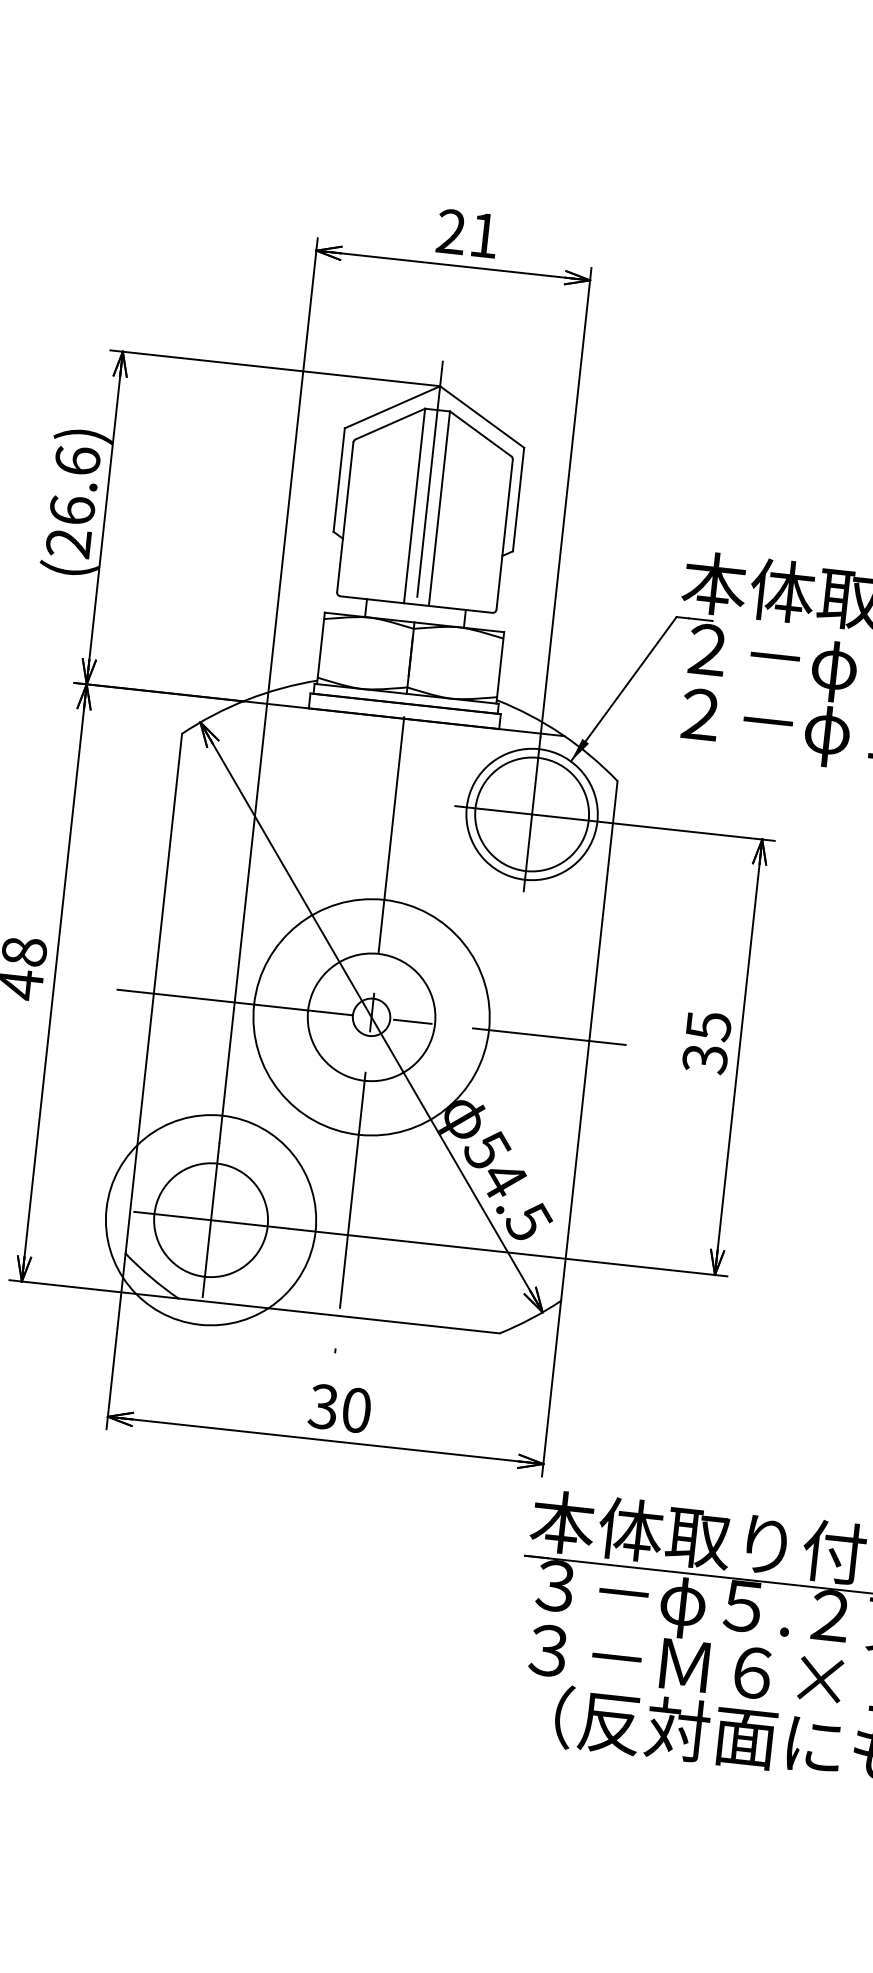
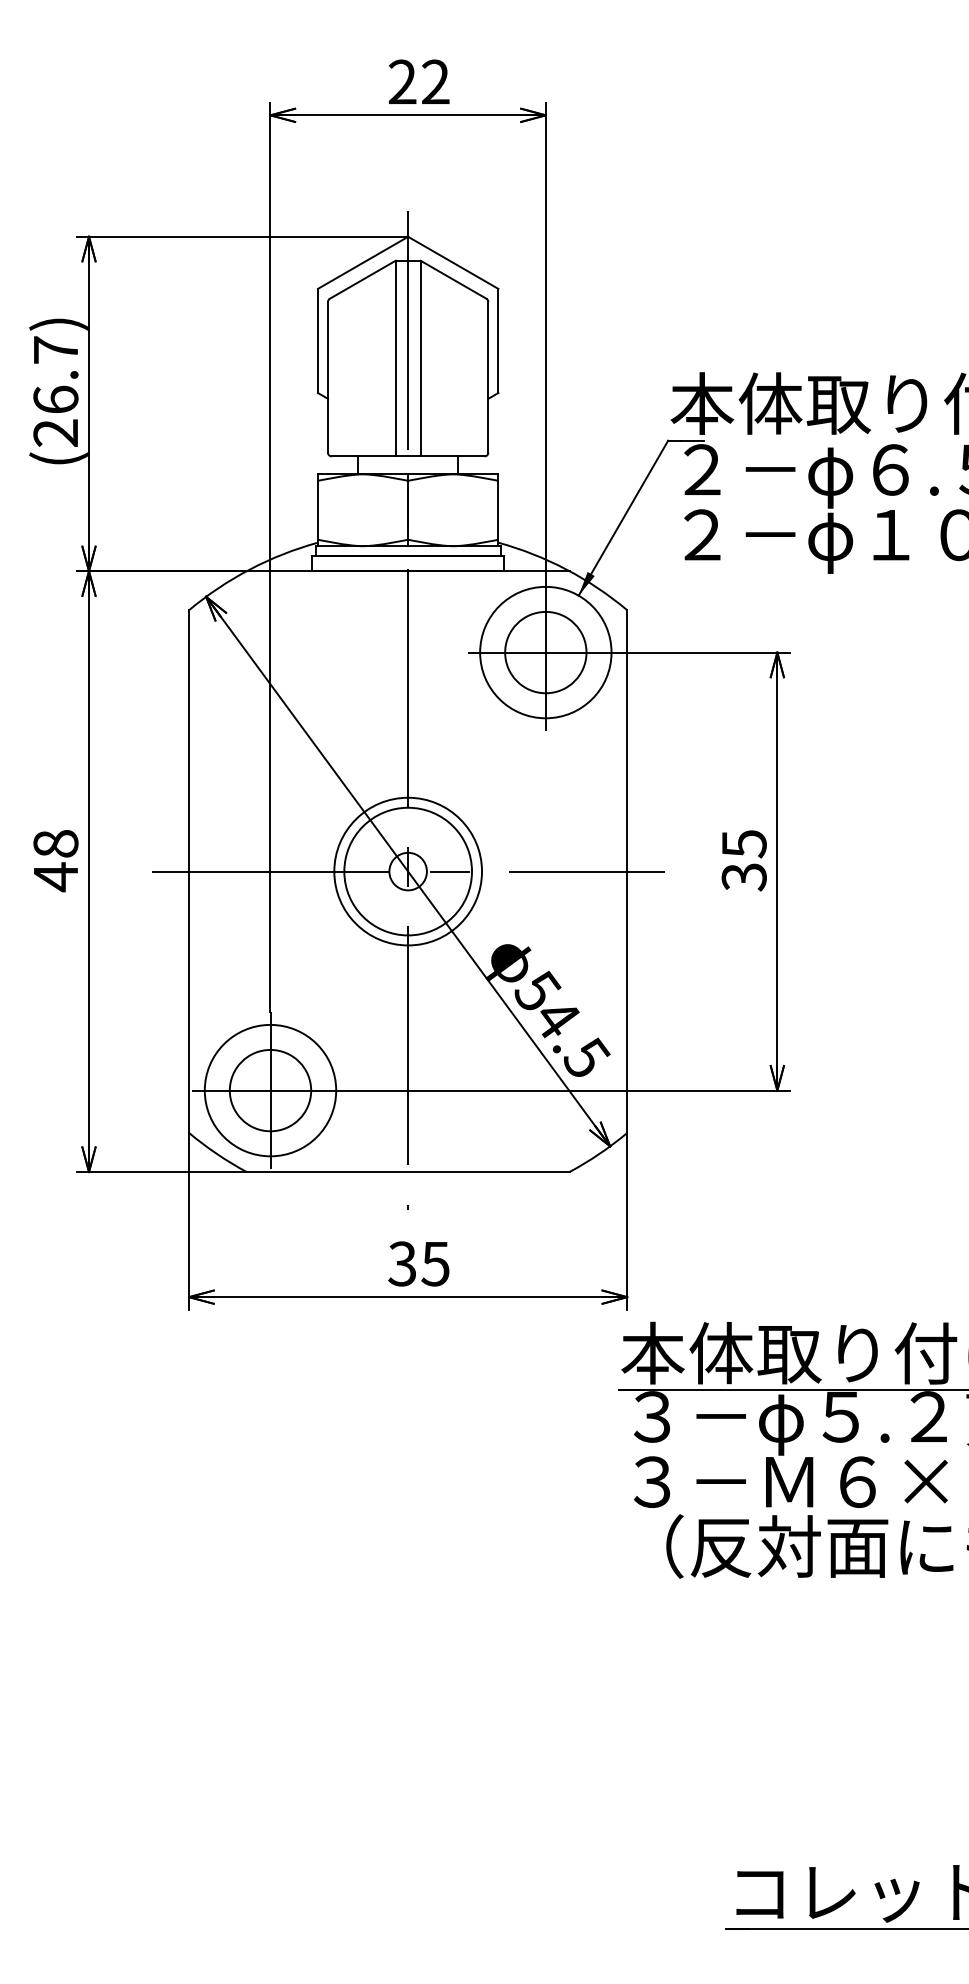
text: (484, 234) -> (435, 81), 21 -> 22
text: (77, 460) -> (55, 349), (26.6) -> (26.7)
circle: (531, 814) -> (545, 652), size x0.71
circle: (371, 1017) -> (408, 871), size x0.62
circle: (211, 1220) -> (270, 1090), size x0.62
circle: (211, 1220) -> (270, 1090), size x0.71
text: (356, 1409) -> (435, 1263), 30 -> 35

